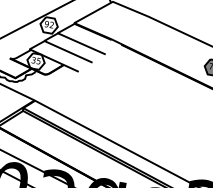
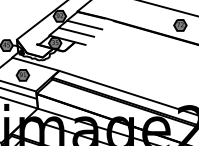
fill: (48, 24) -> (59, 15), added
fill: (35, 60) -> (54, 42), added

